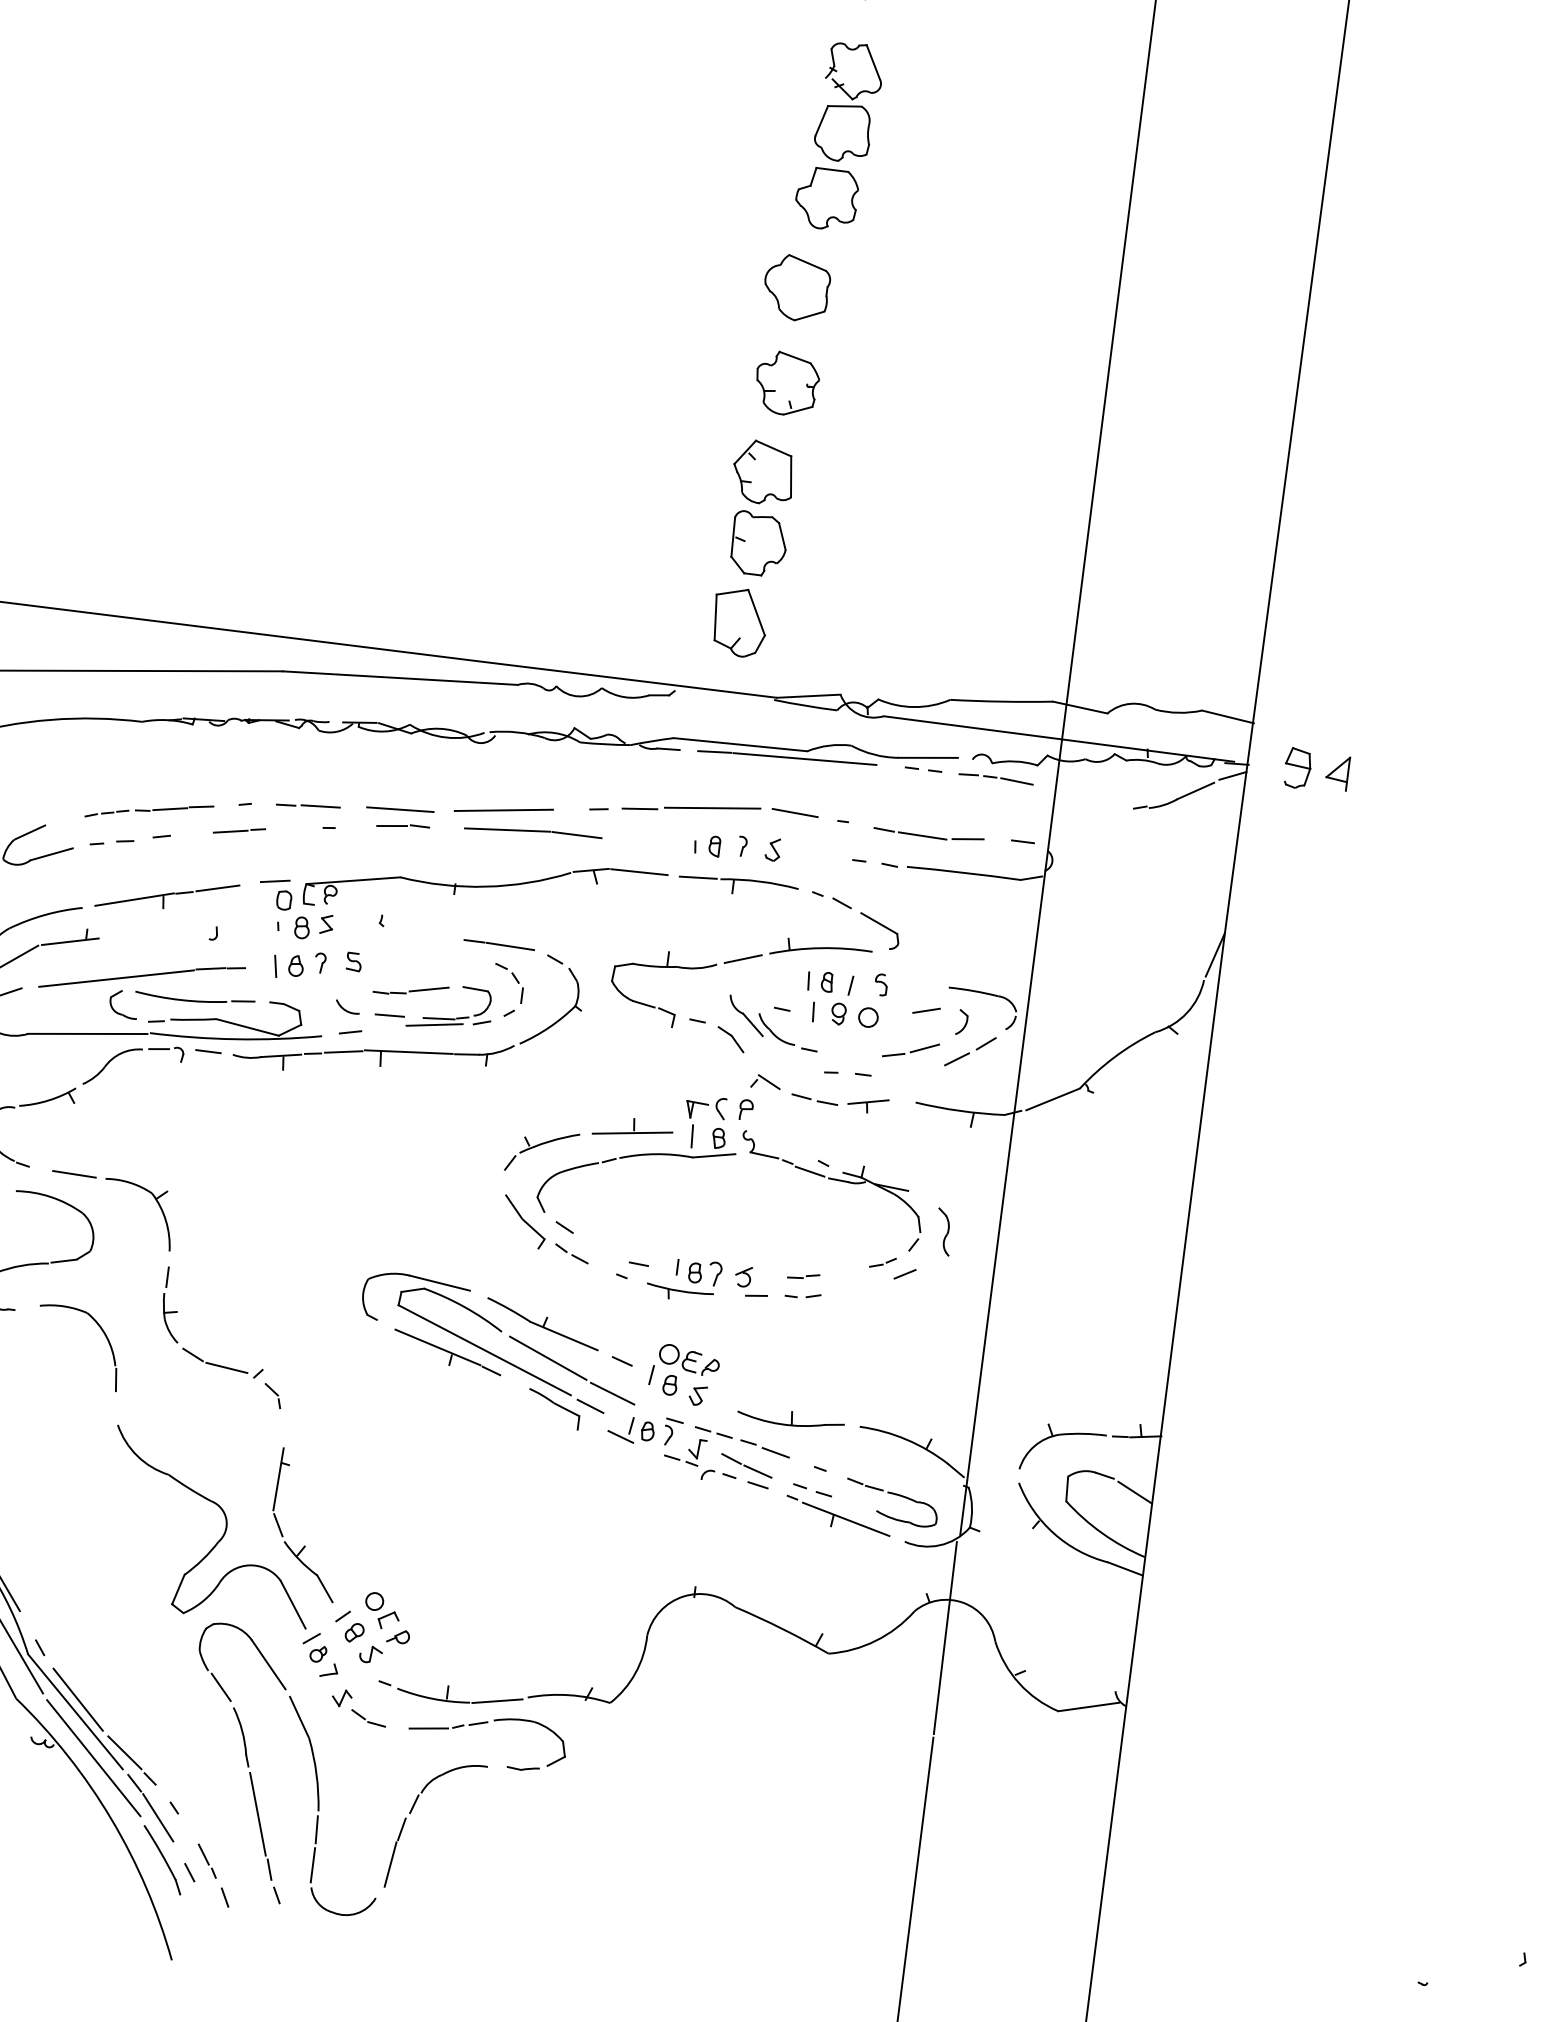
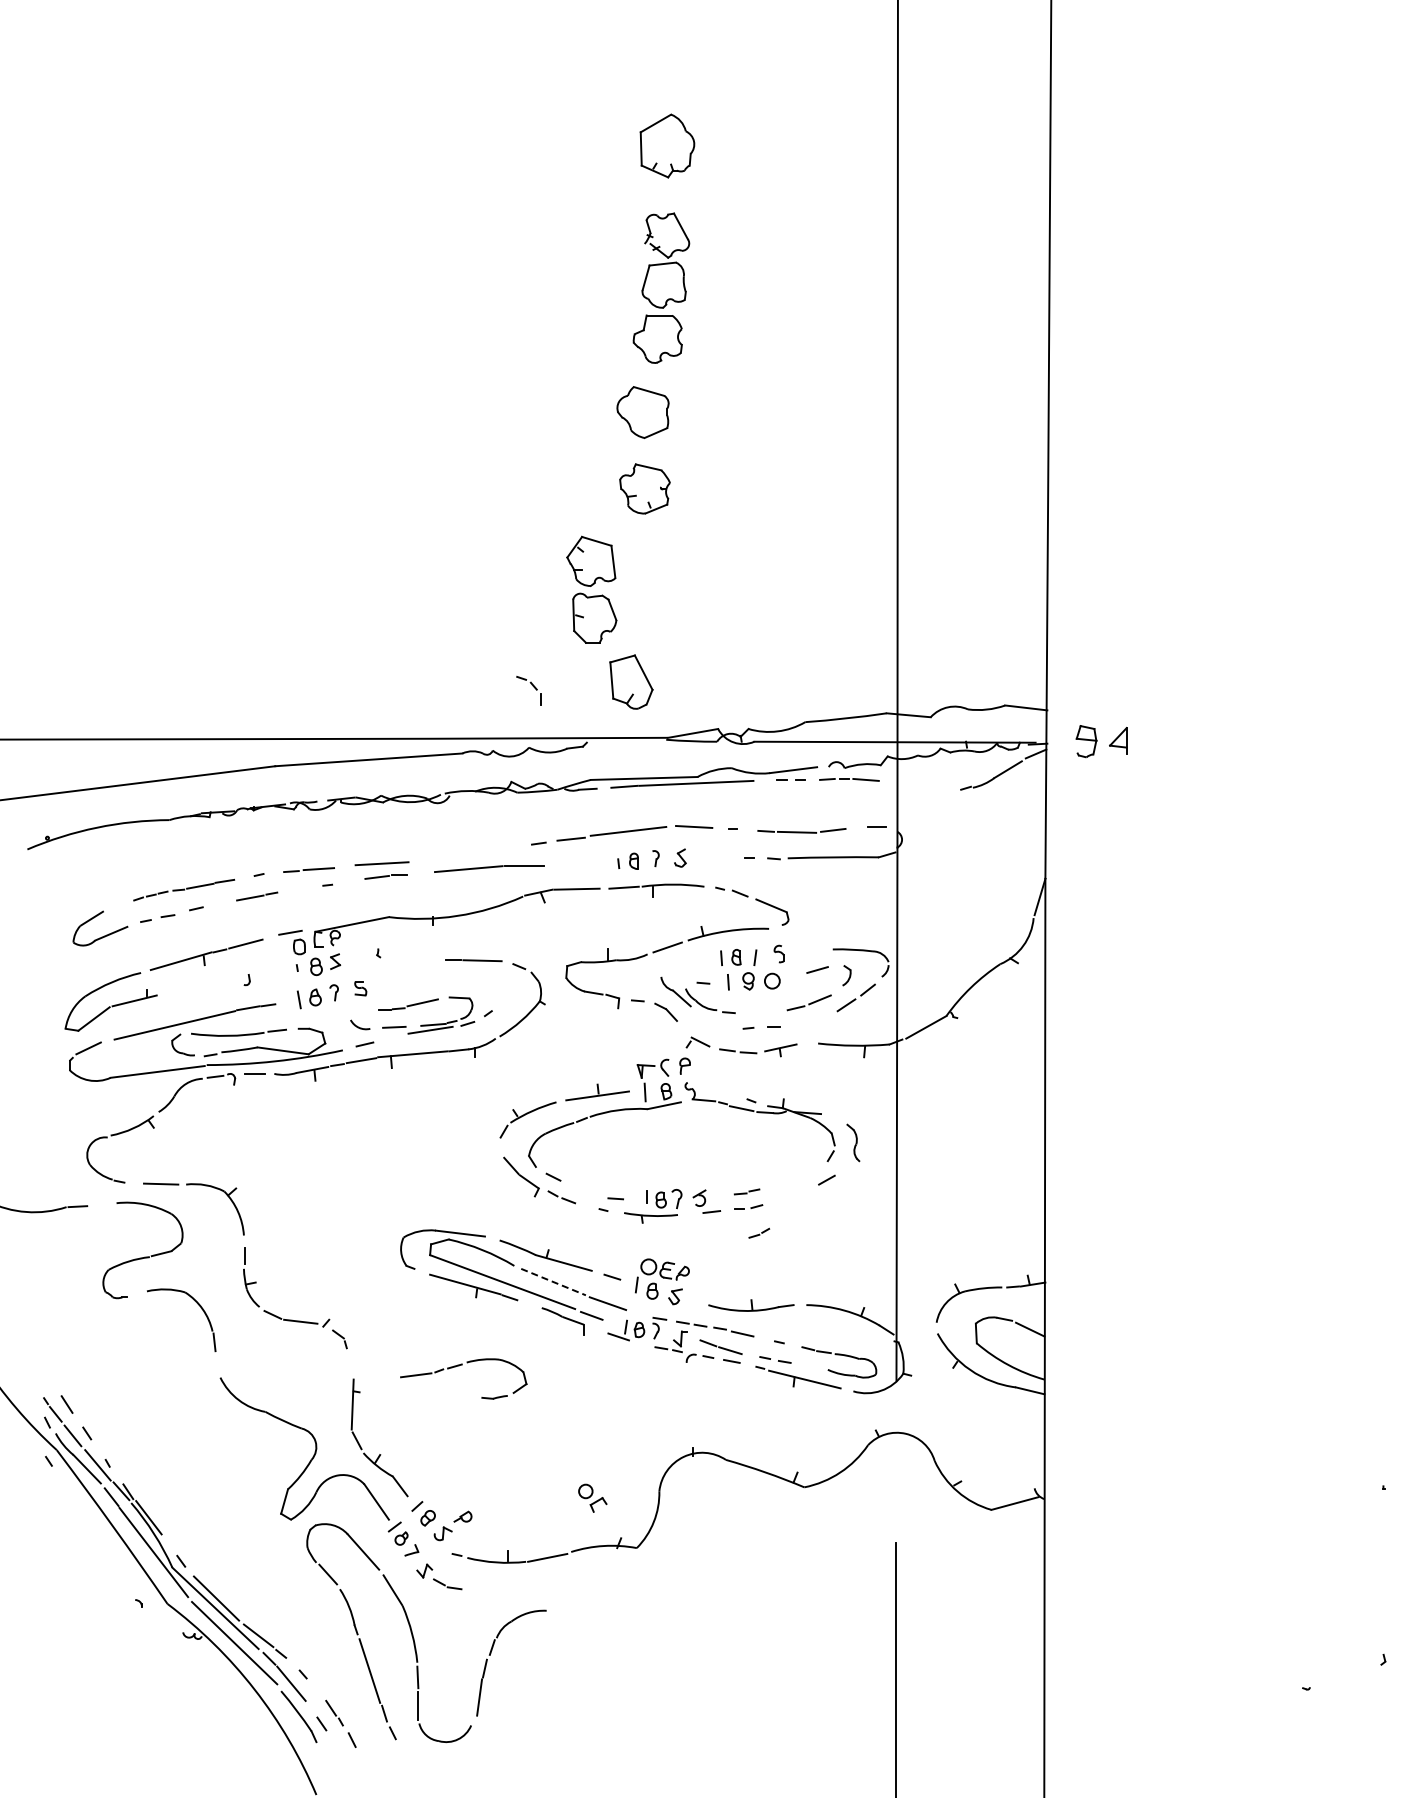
part: (759, 507) -> (591, 589), moved
line: (503, 809) -> (463, 853), removed
part: (508, 982) -> (528, 690), moved
part: (883, 1261) -> (759, 1232), moved
line: (548, 1358) -> (553, 1282), solid -> dashed
part: (382, 1610) -> (592, 1497), moved
line: (944, 1638) -> (894, 1463), removed
part: (484, 1724) -> (459, 1366), moved

